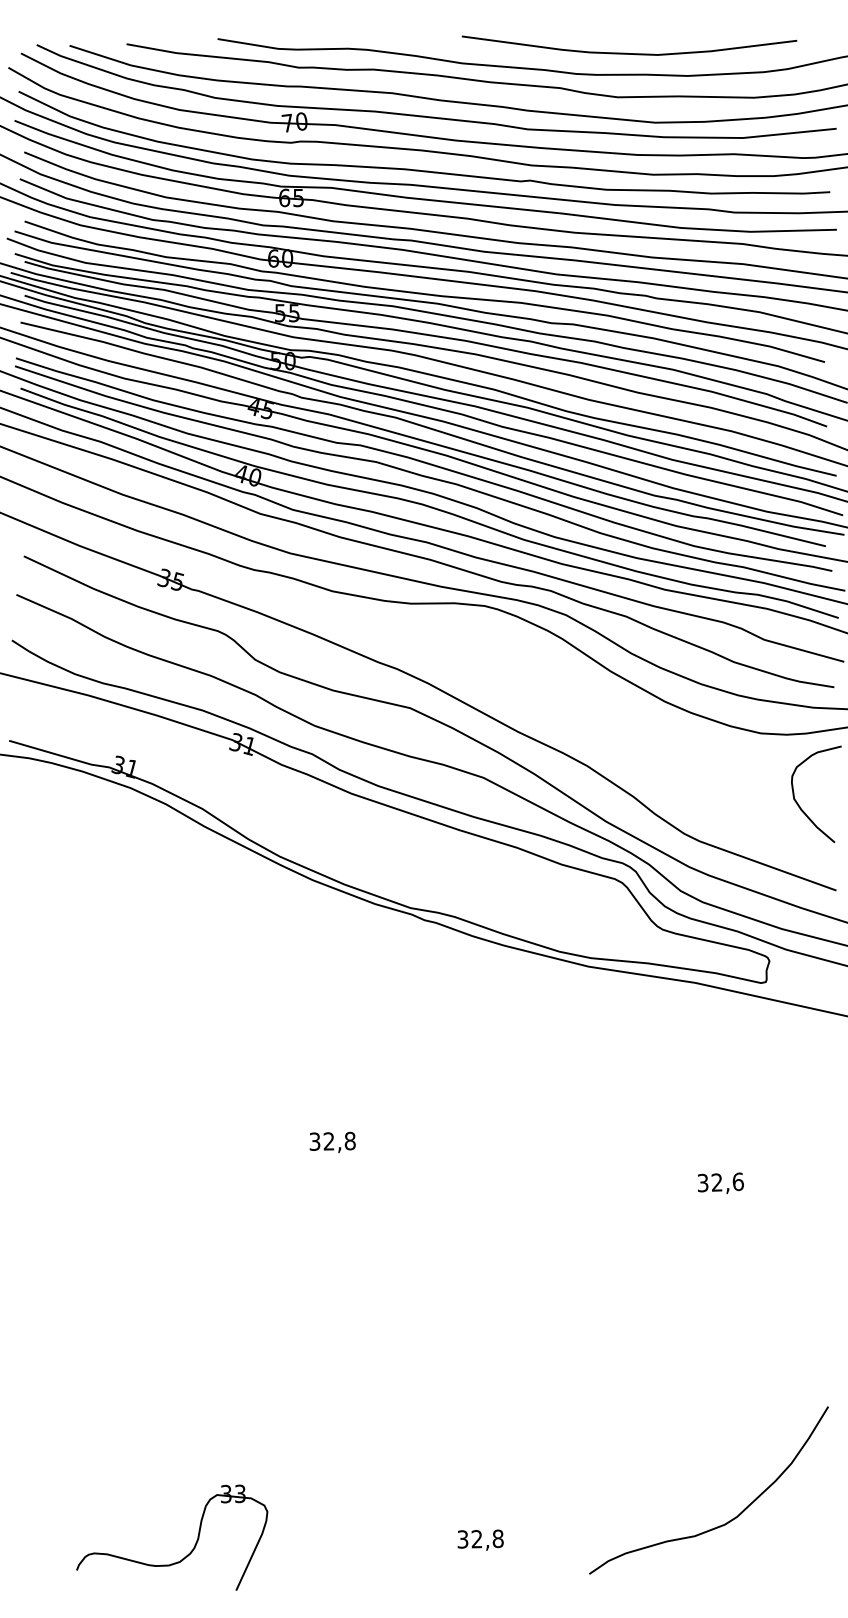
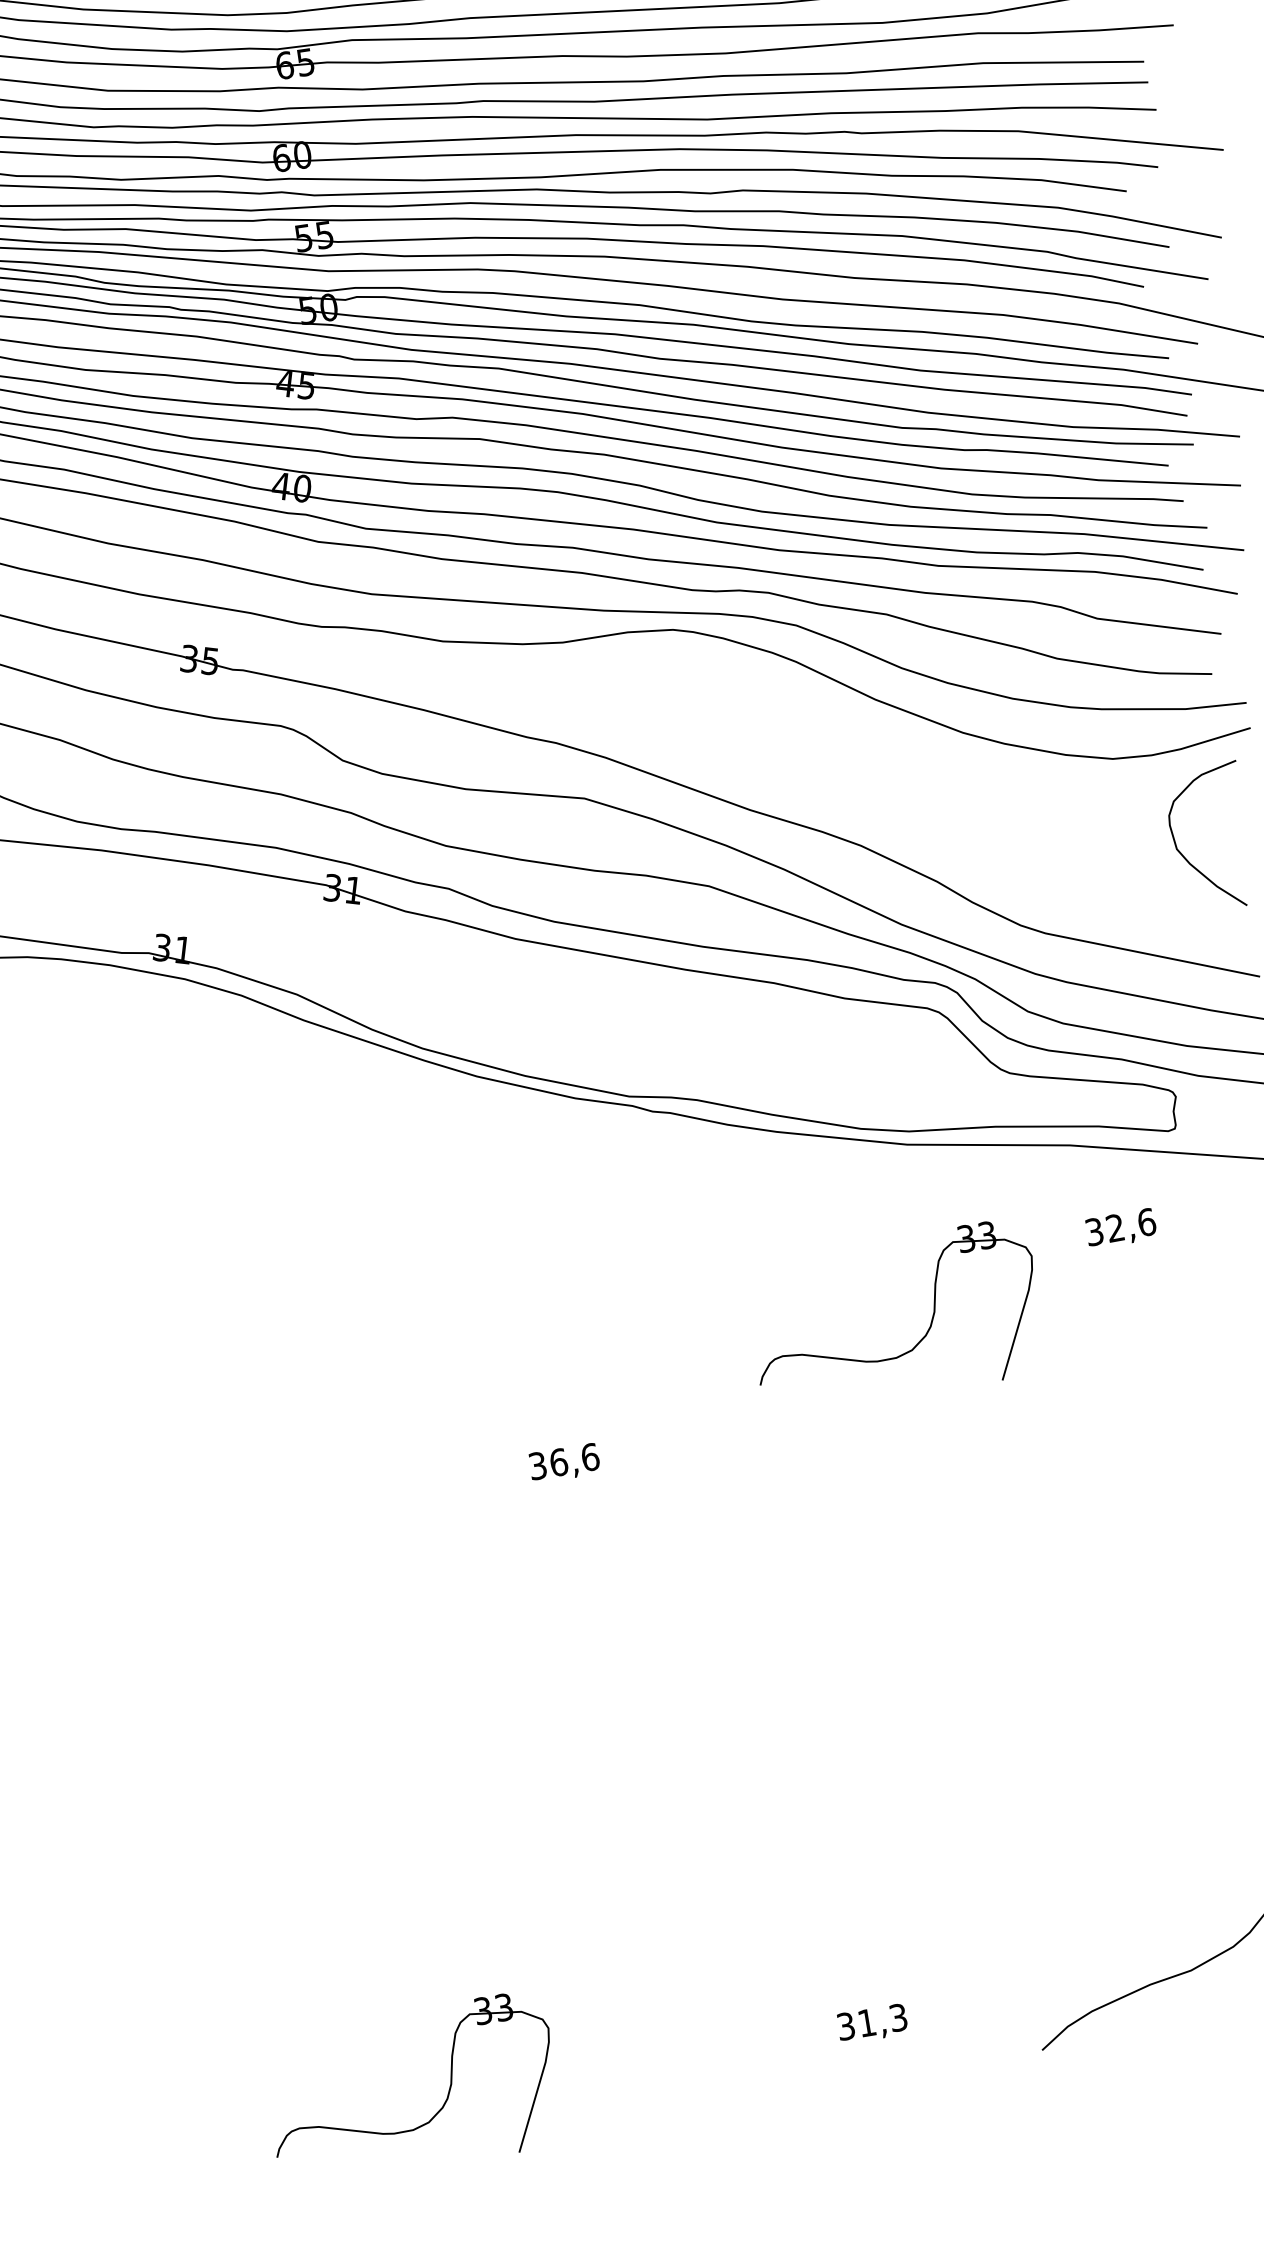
part: (580, 1093) -> (923, 1335), added
text: (339, 1140) -> (574, 1458), 32,8 -> 36,6
text: (720, 1182) -> (1120, 1227), moved
text: (487, 1538) -> (882, 2019), 32,8 -> 31,3

